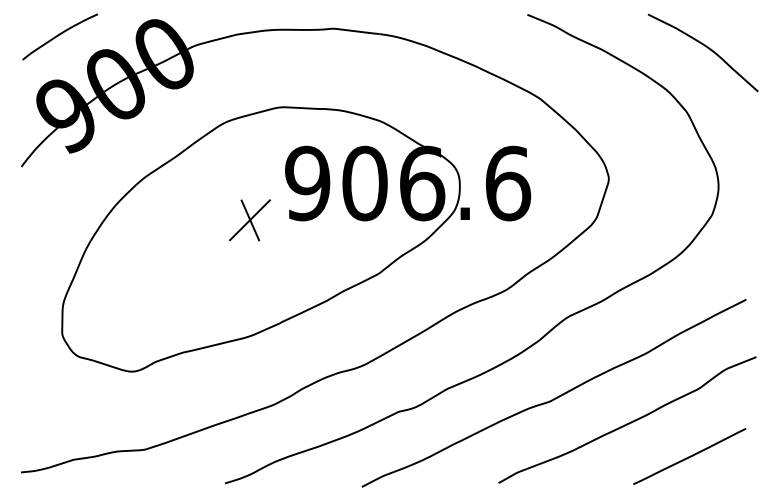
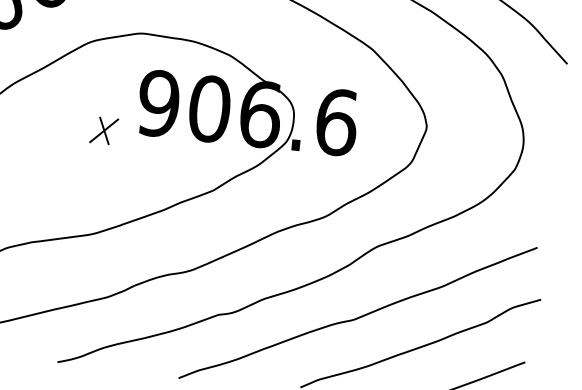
part: (249, 219) -> (103, 130), size x0.71

